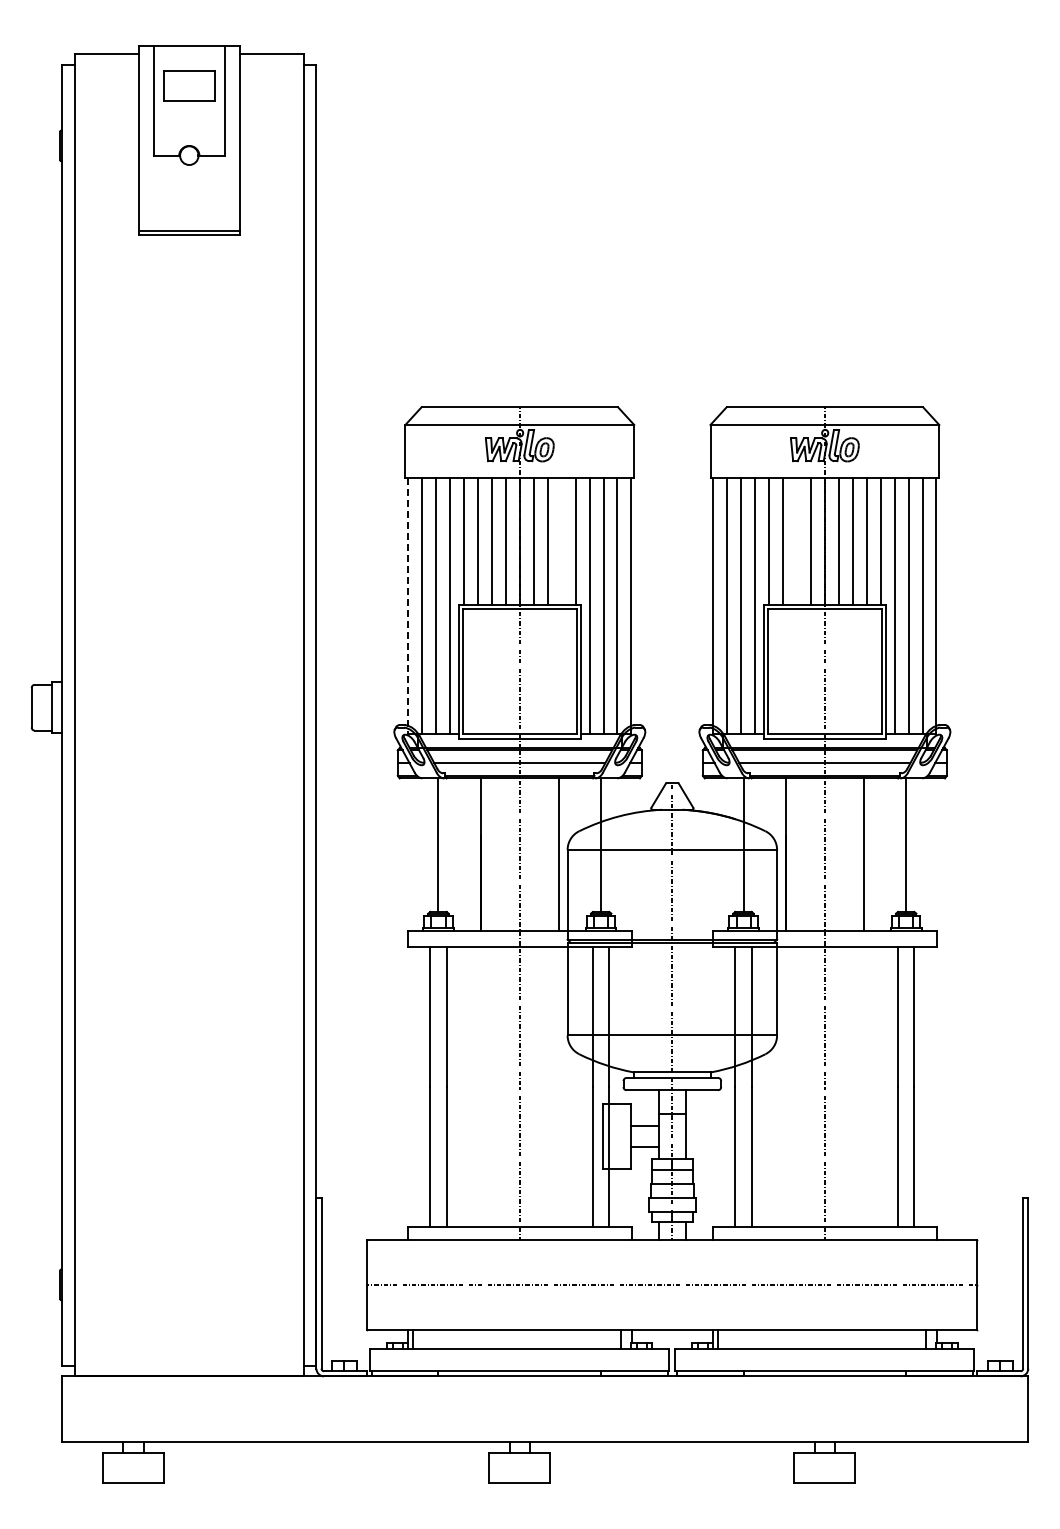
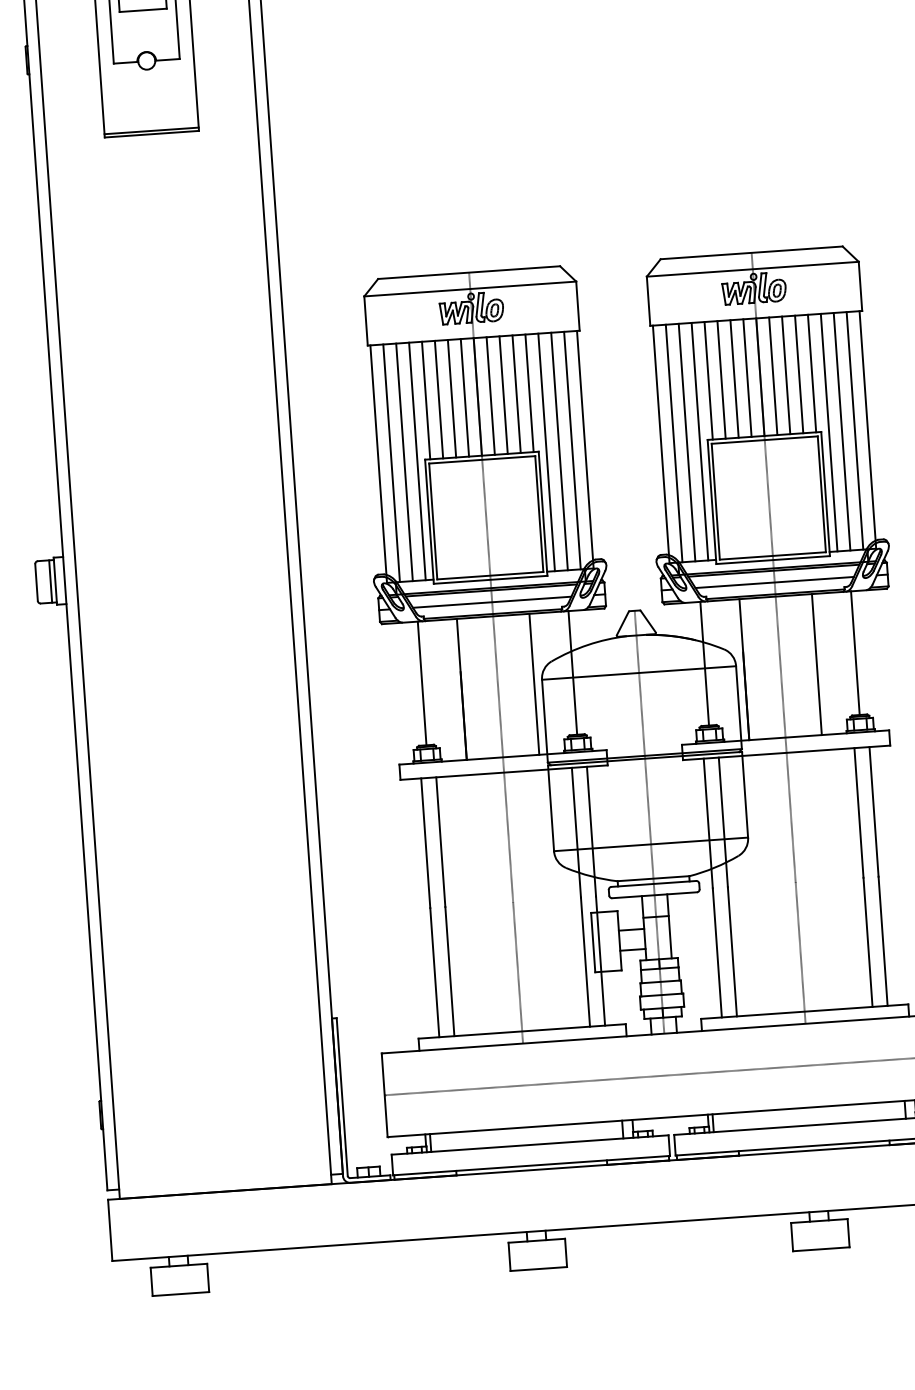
line: (561, 541) -> (516, 394), added
line: (797, 541) -> (734, 378), added
line: (408, 606) -> (378, 464), dashed -> solid
line: (46, 707) -> (50, 581), added

